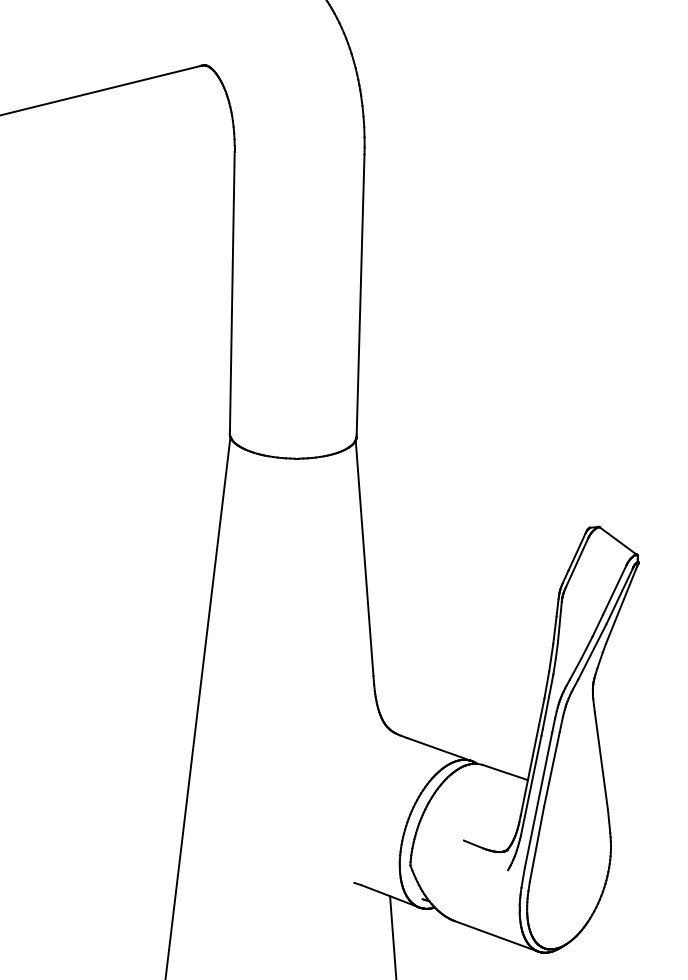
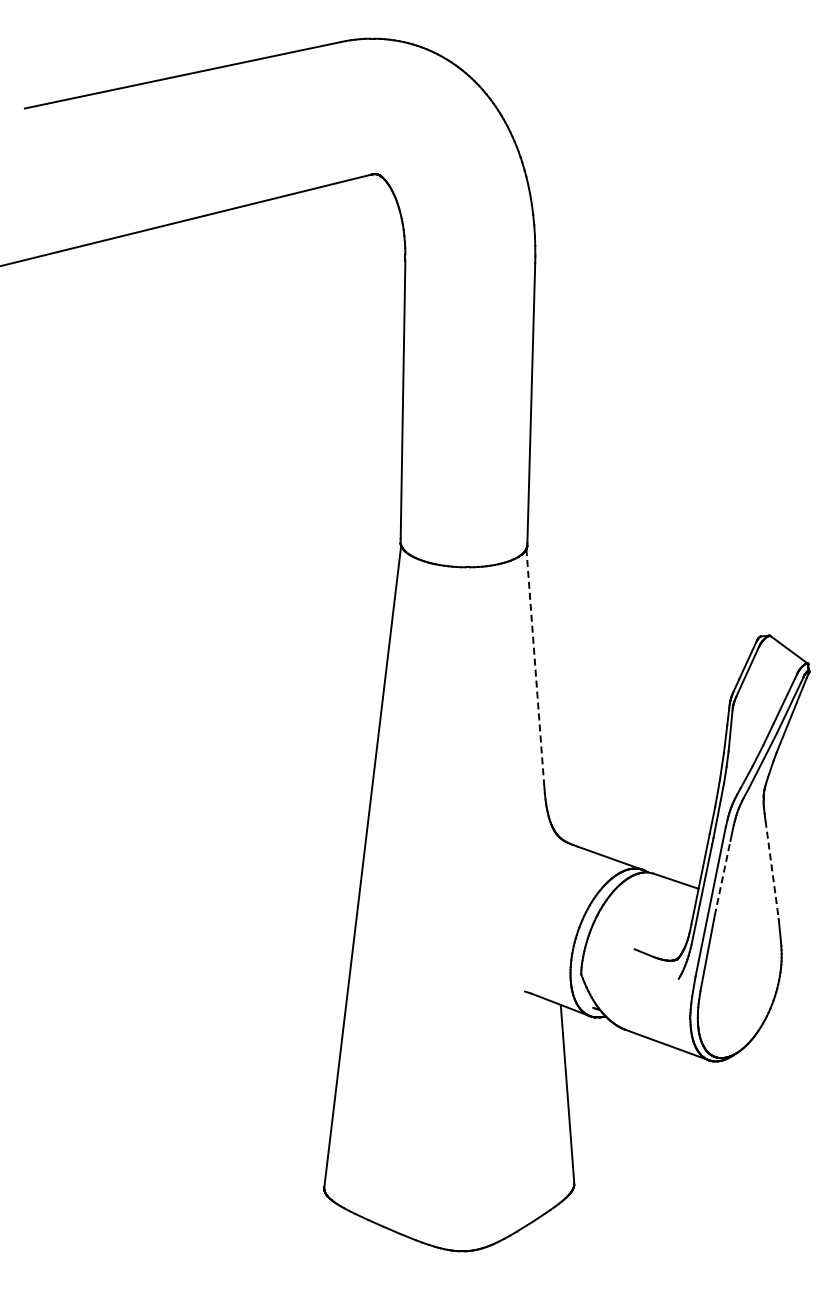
line: (364, 558) -> (535, 667), solid -> dashed
line: (601, 761) -> (772, 870), solid -> dashed
line: (551, 768) -> (722, 877), solid -> dashed

